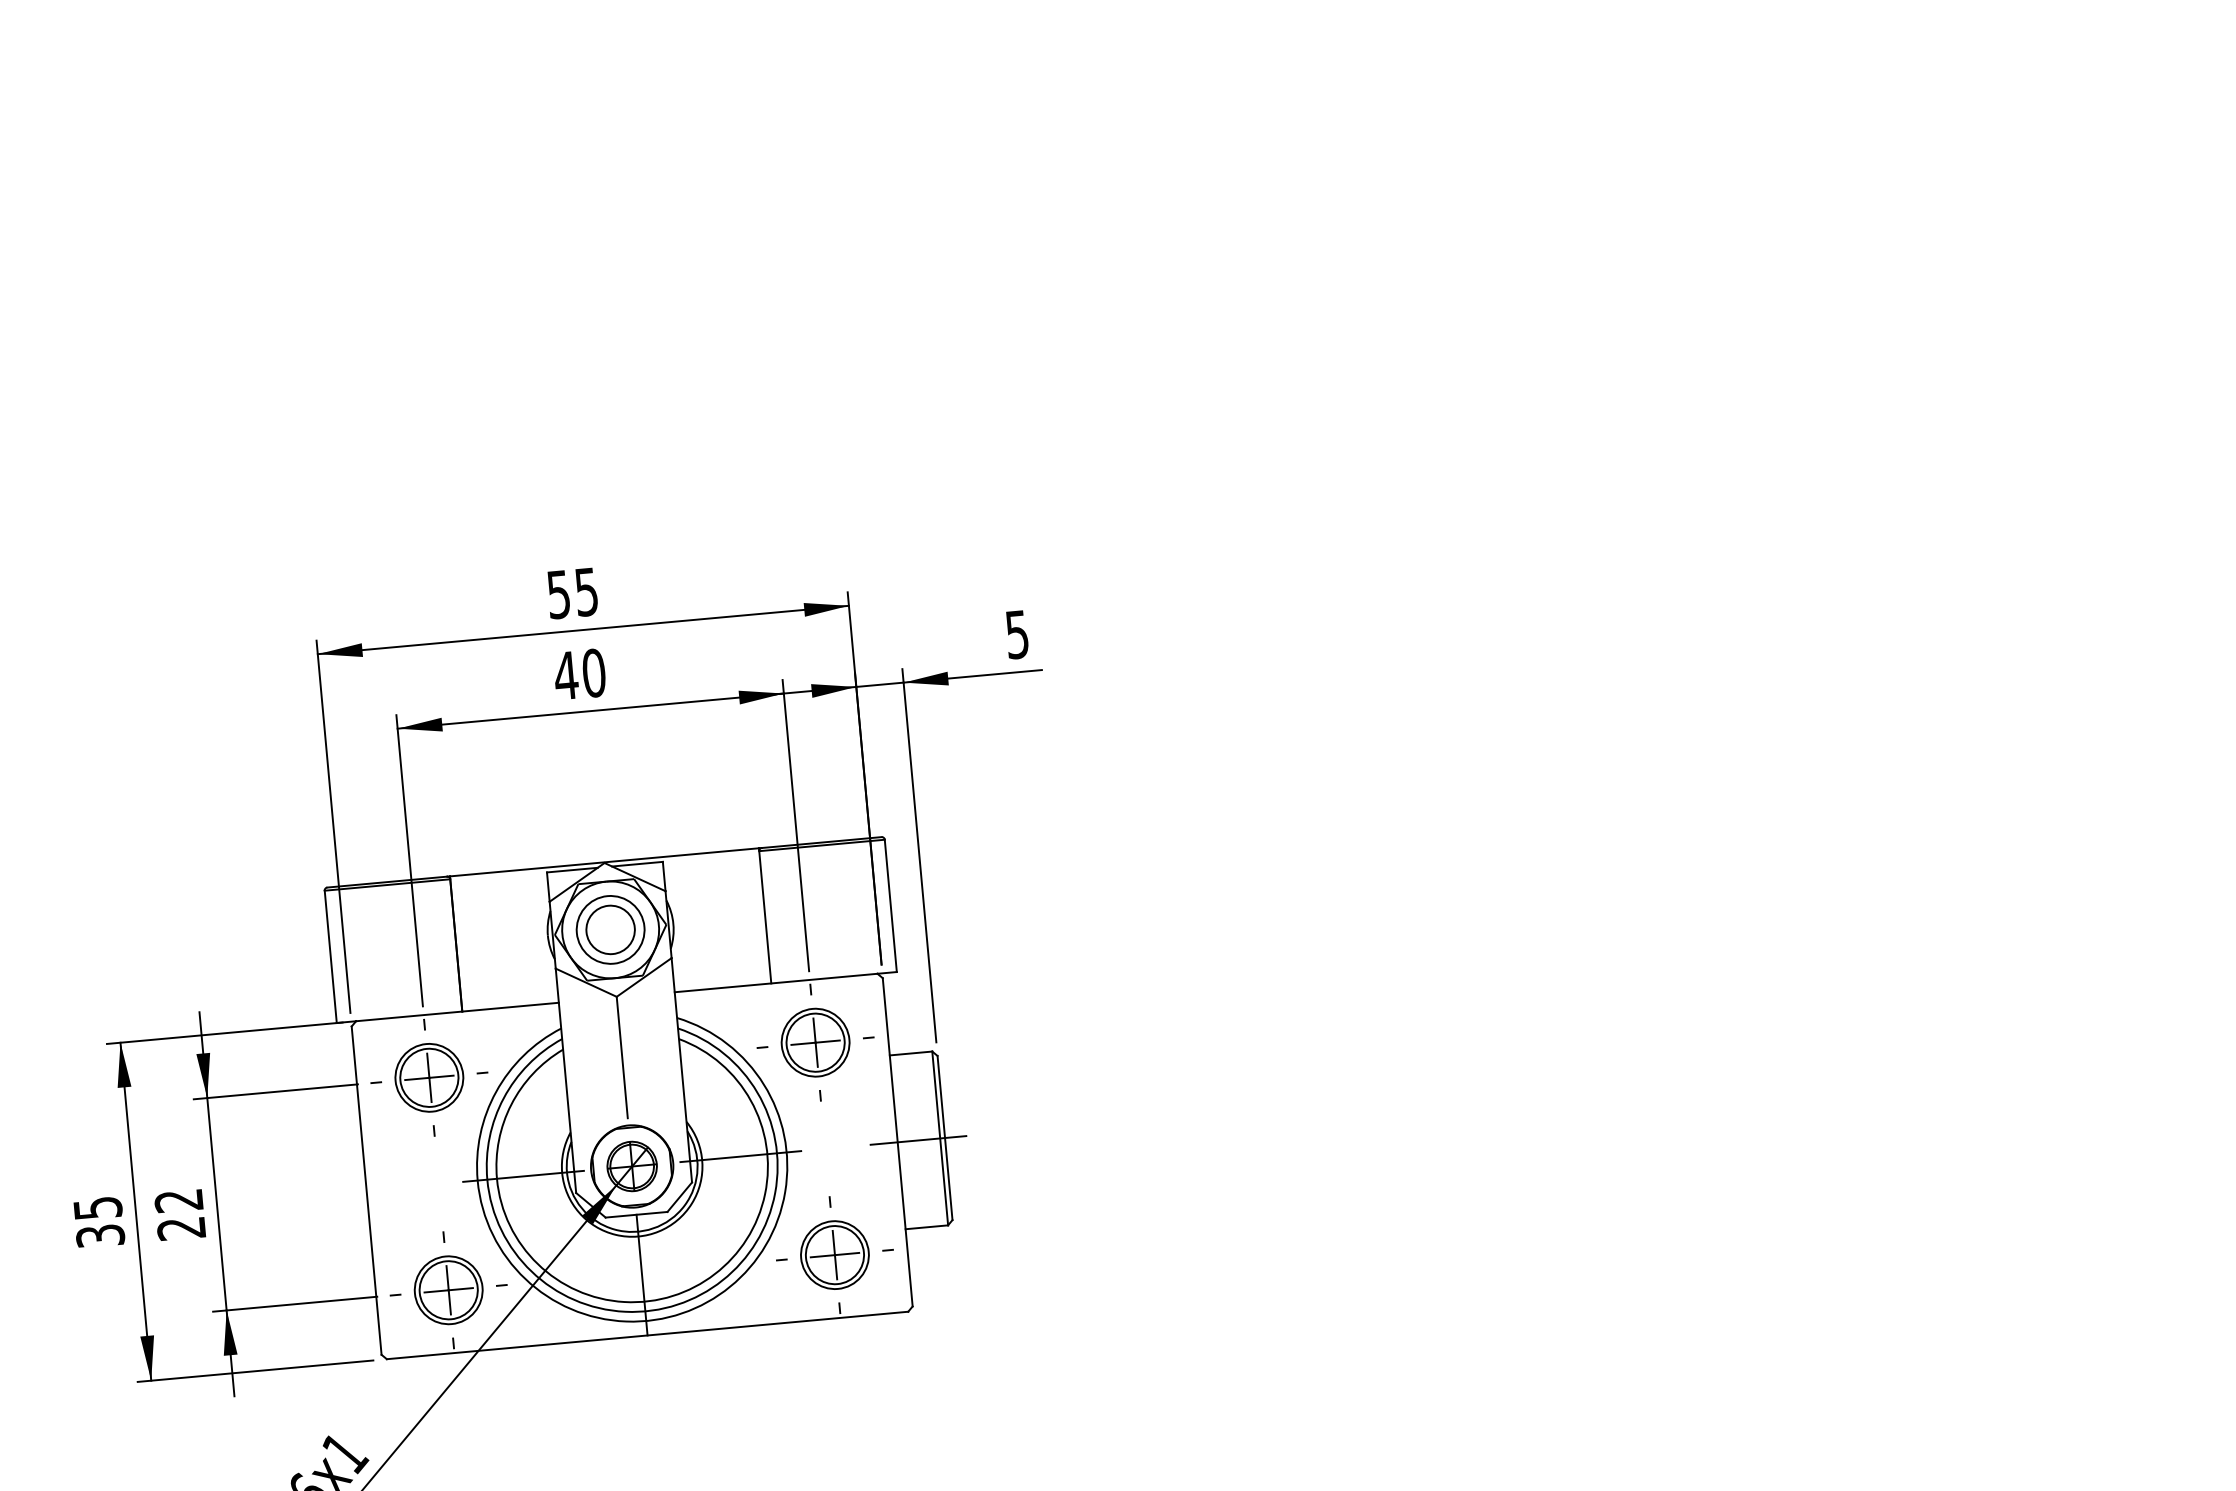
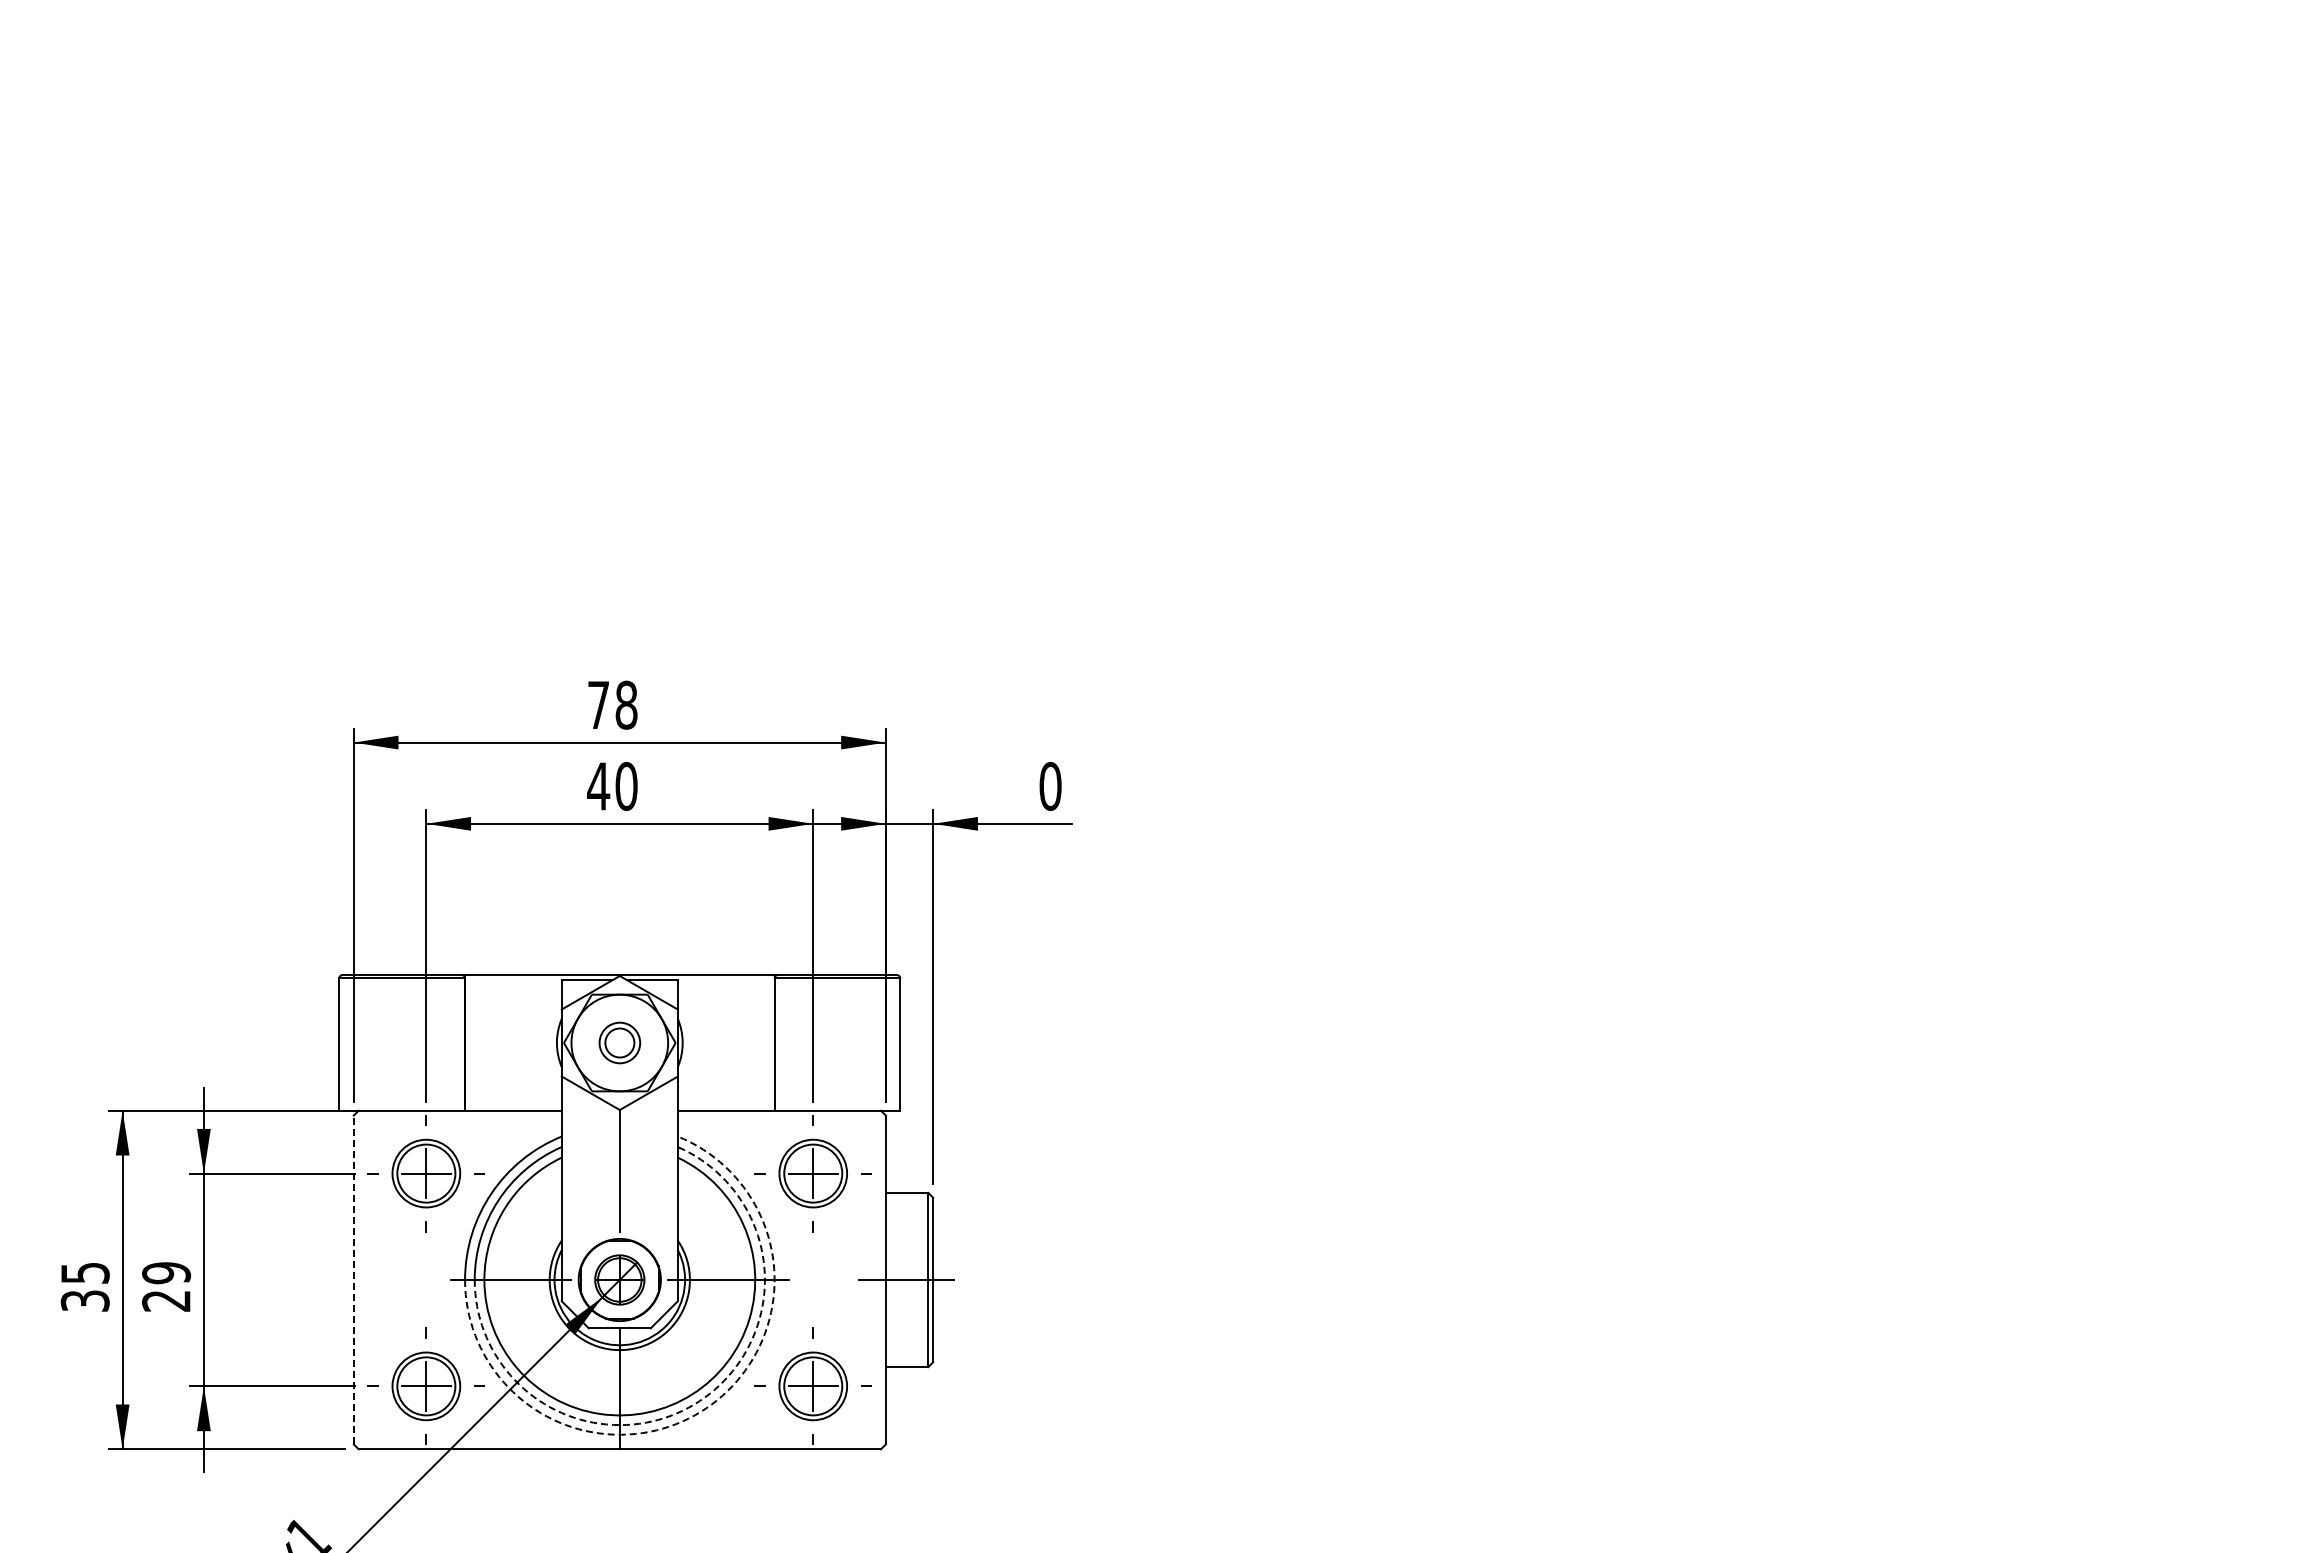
text: (572, 592) -> (612, 704), 55 -> 78
text: (1017, 634) -> (1050, 786), 5 -> 0
part: (610, 929) -> (619, 1042), size x0.6
line: (366, 1190) -> (353, 1279), solid -> dashed
text: (179, 1201) -> (166, 1273), 22 -> 29
arc: (722, 1280) -> (699, 1401), solid -> dashed
arc: (730, 1286) -> (706, 1408), solid -> dashed

